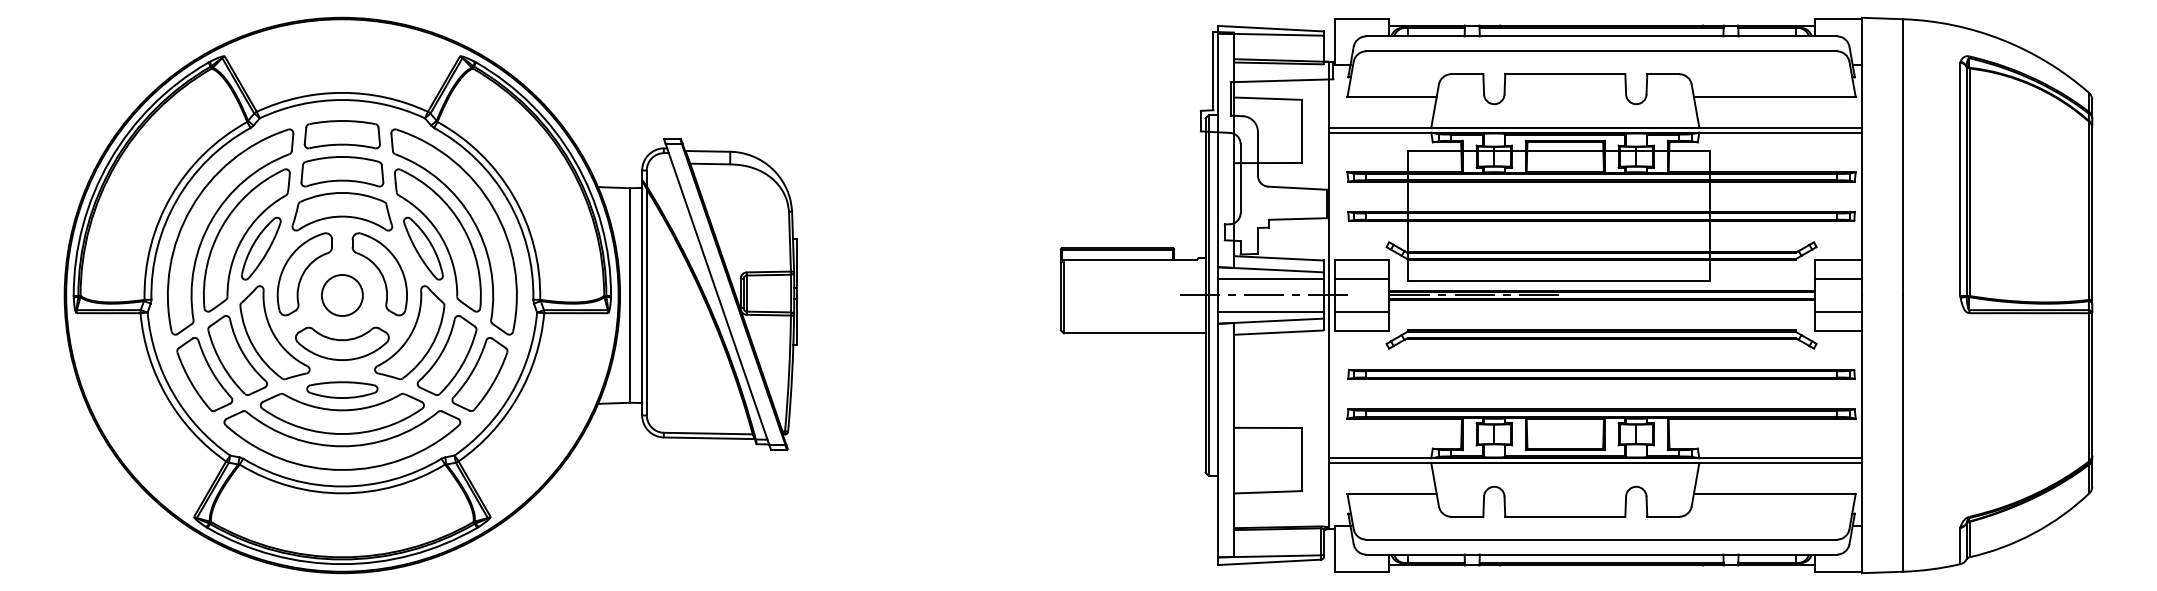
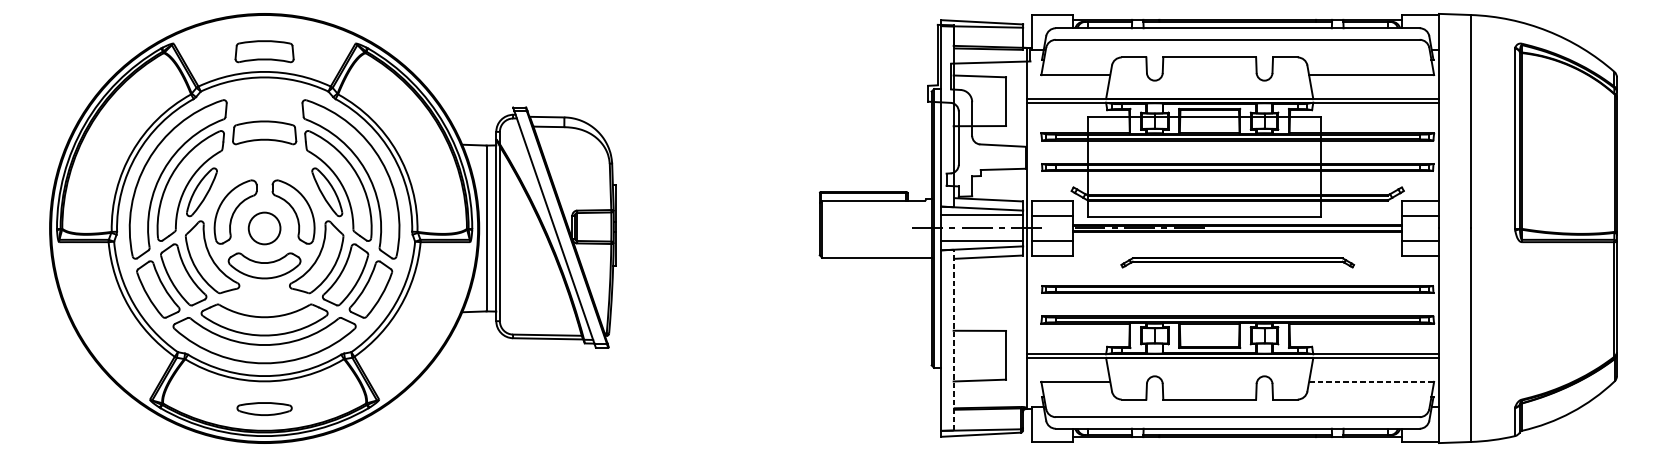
part: (341, 134) -> (263, 51), moved
part: (342, 211) -> (264, 163), removed
part: (1601, 339) -> (1237, 262), size x0.7
part: (342, 389) -> (264, 408), moved
line: (1233, 439) -> (953, 339), solid -> dashed
line: (1774, 493) -> (1371, 381), solid -> dashed

